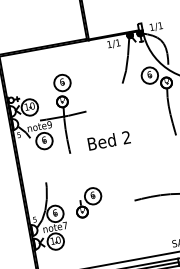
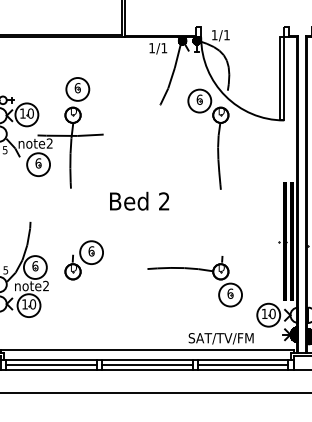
text: (49, 124) -> (49, 143), note9 -> note2
text: (109, 140) -> (139, 200), moved
text: (64, 225) -> (45, 285), note7 -> note2

